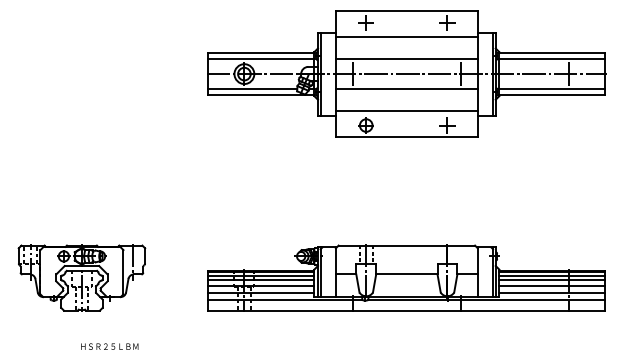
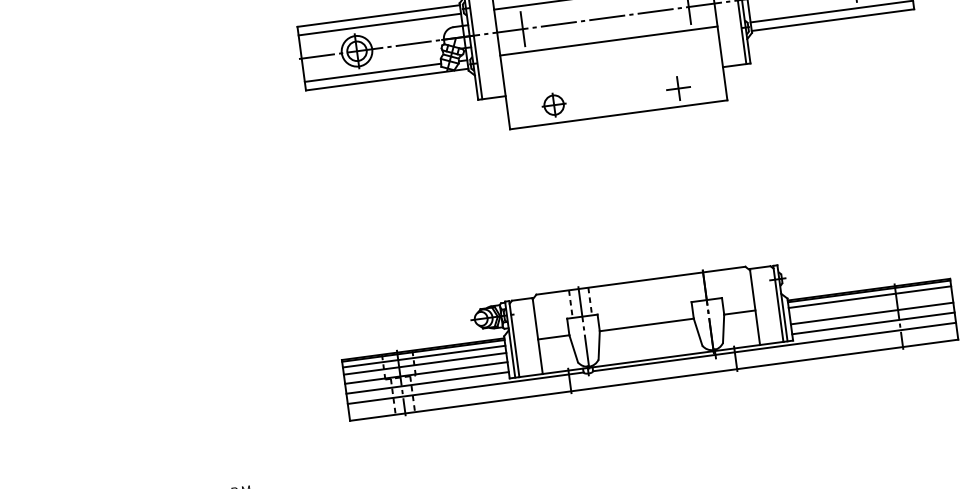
line: (406, 111) -> (612, 75), removed
part: (81, 277) -> (149, 396), removed
line: (552, 280) -> (871, 304), removed

